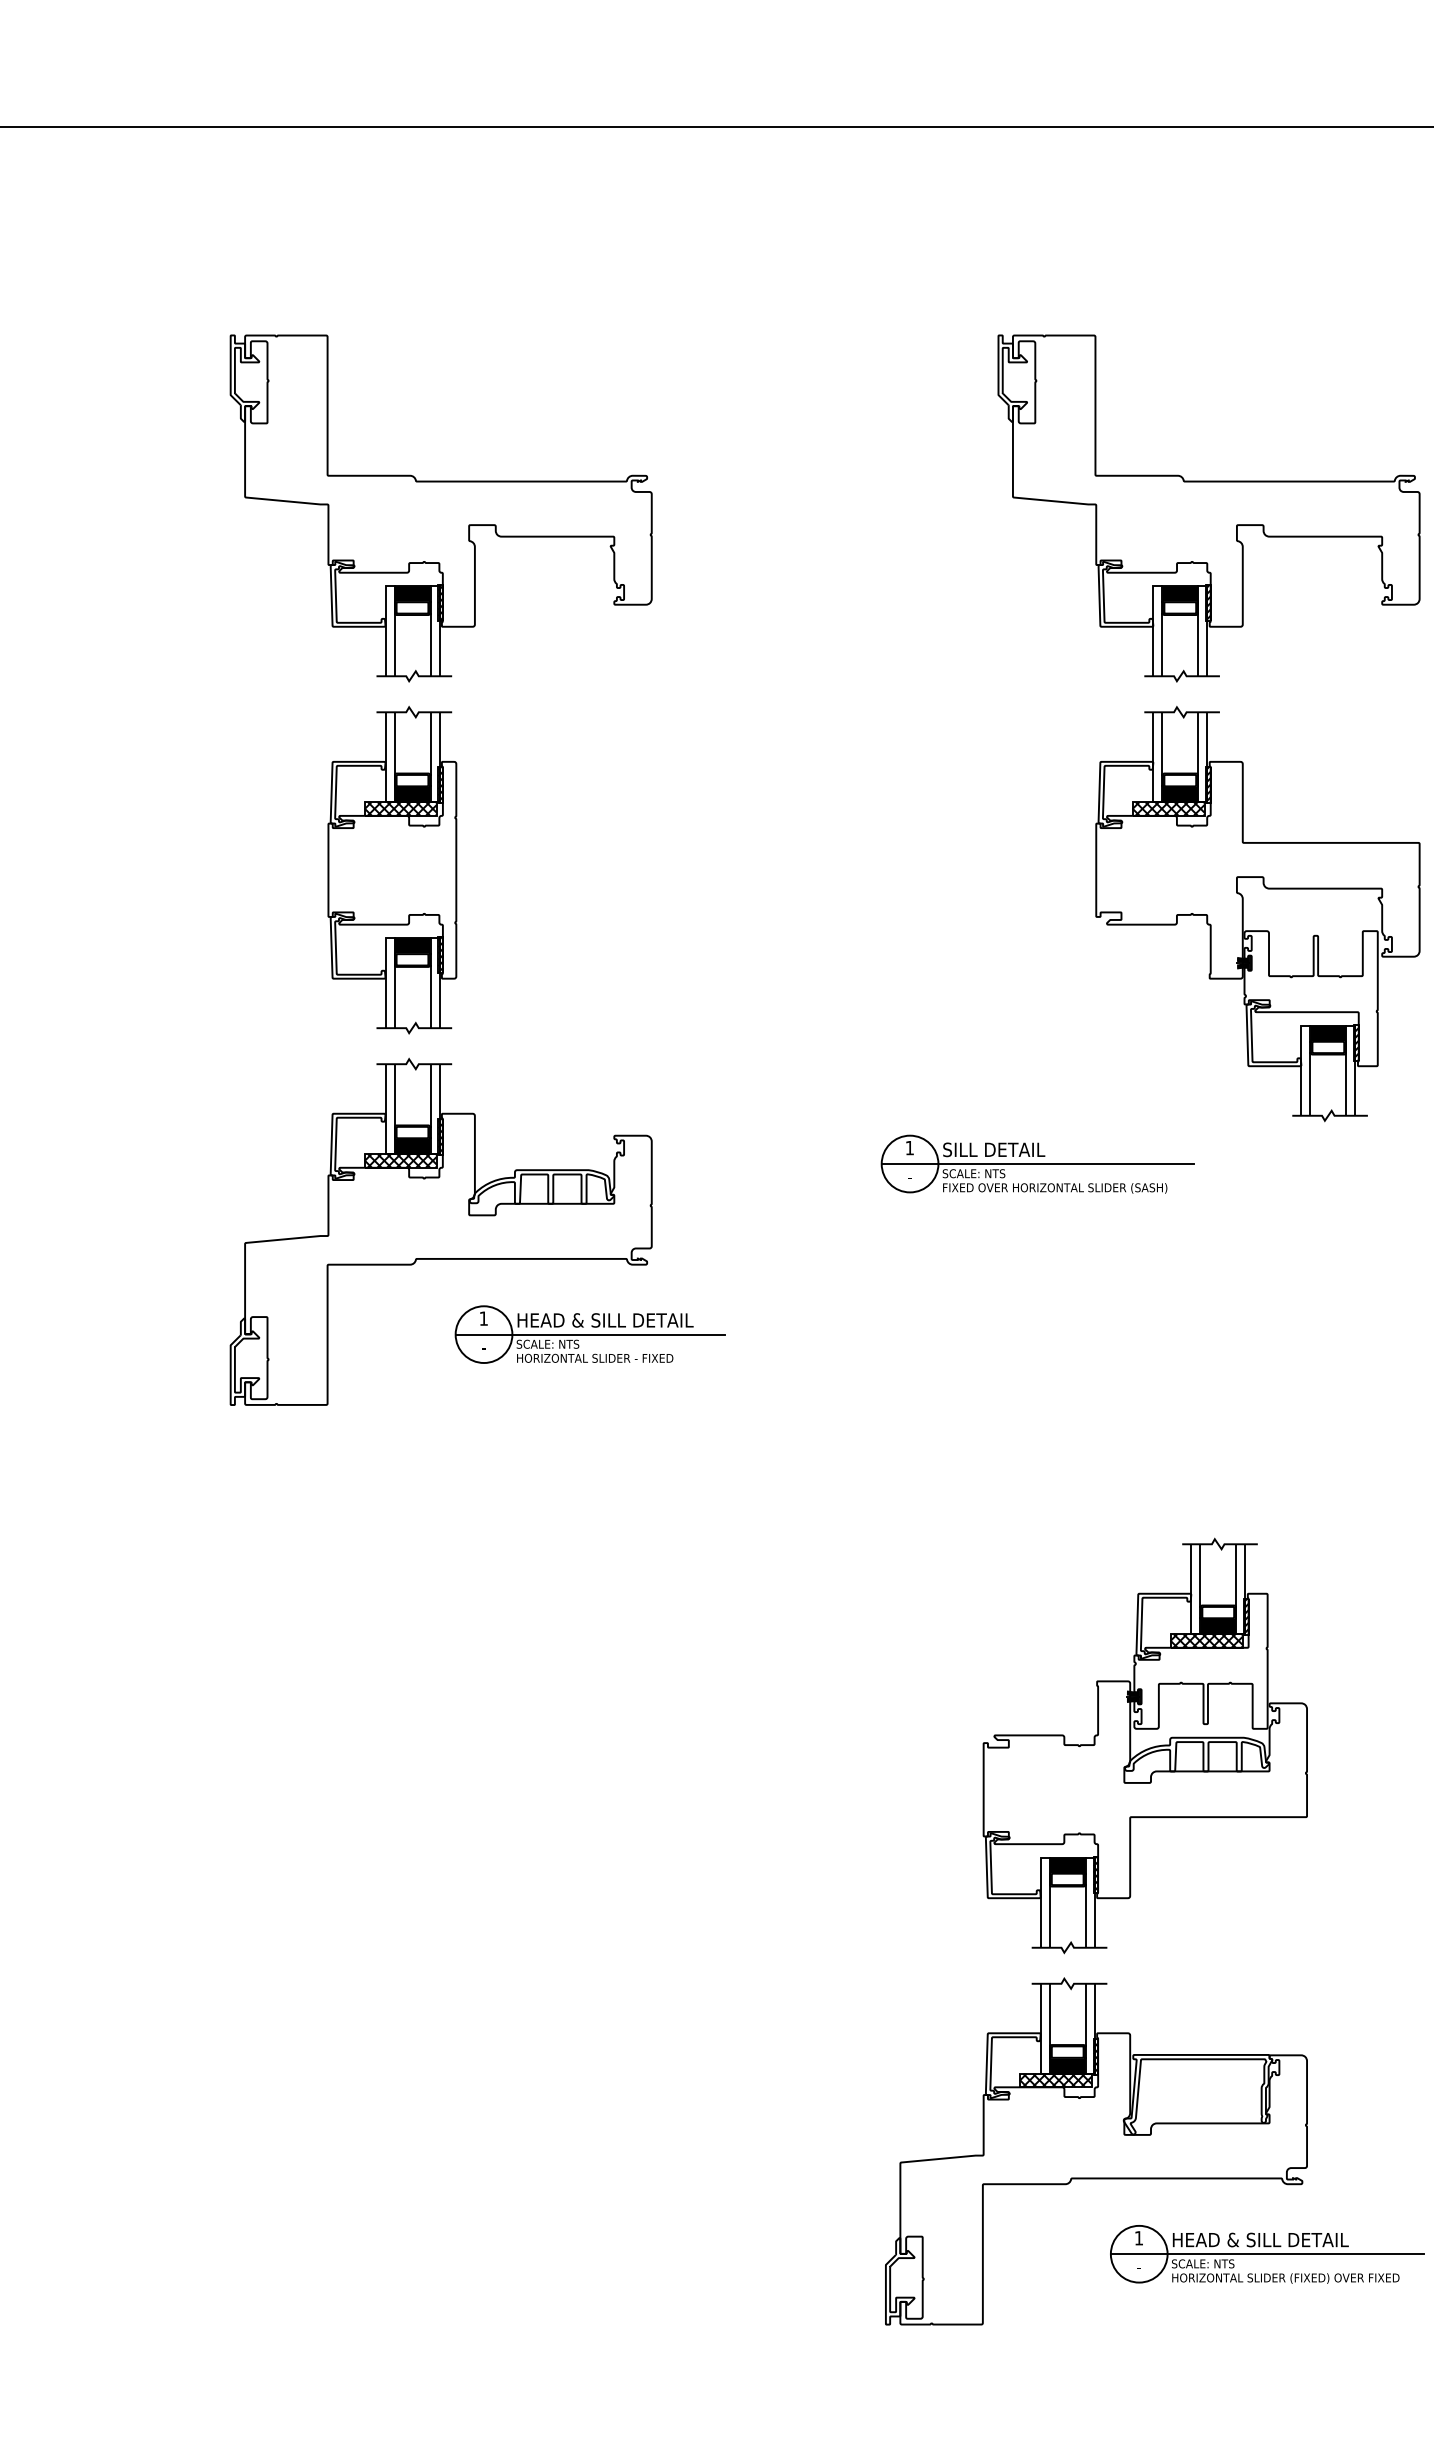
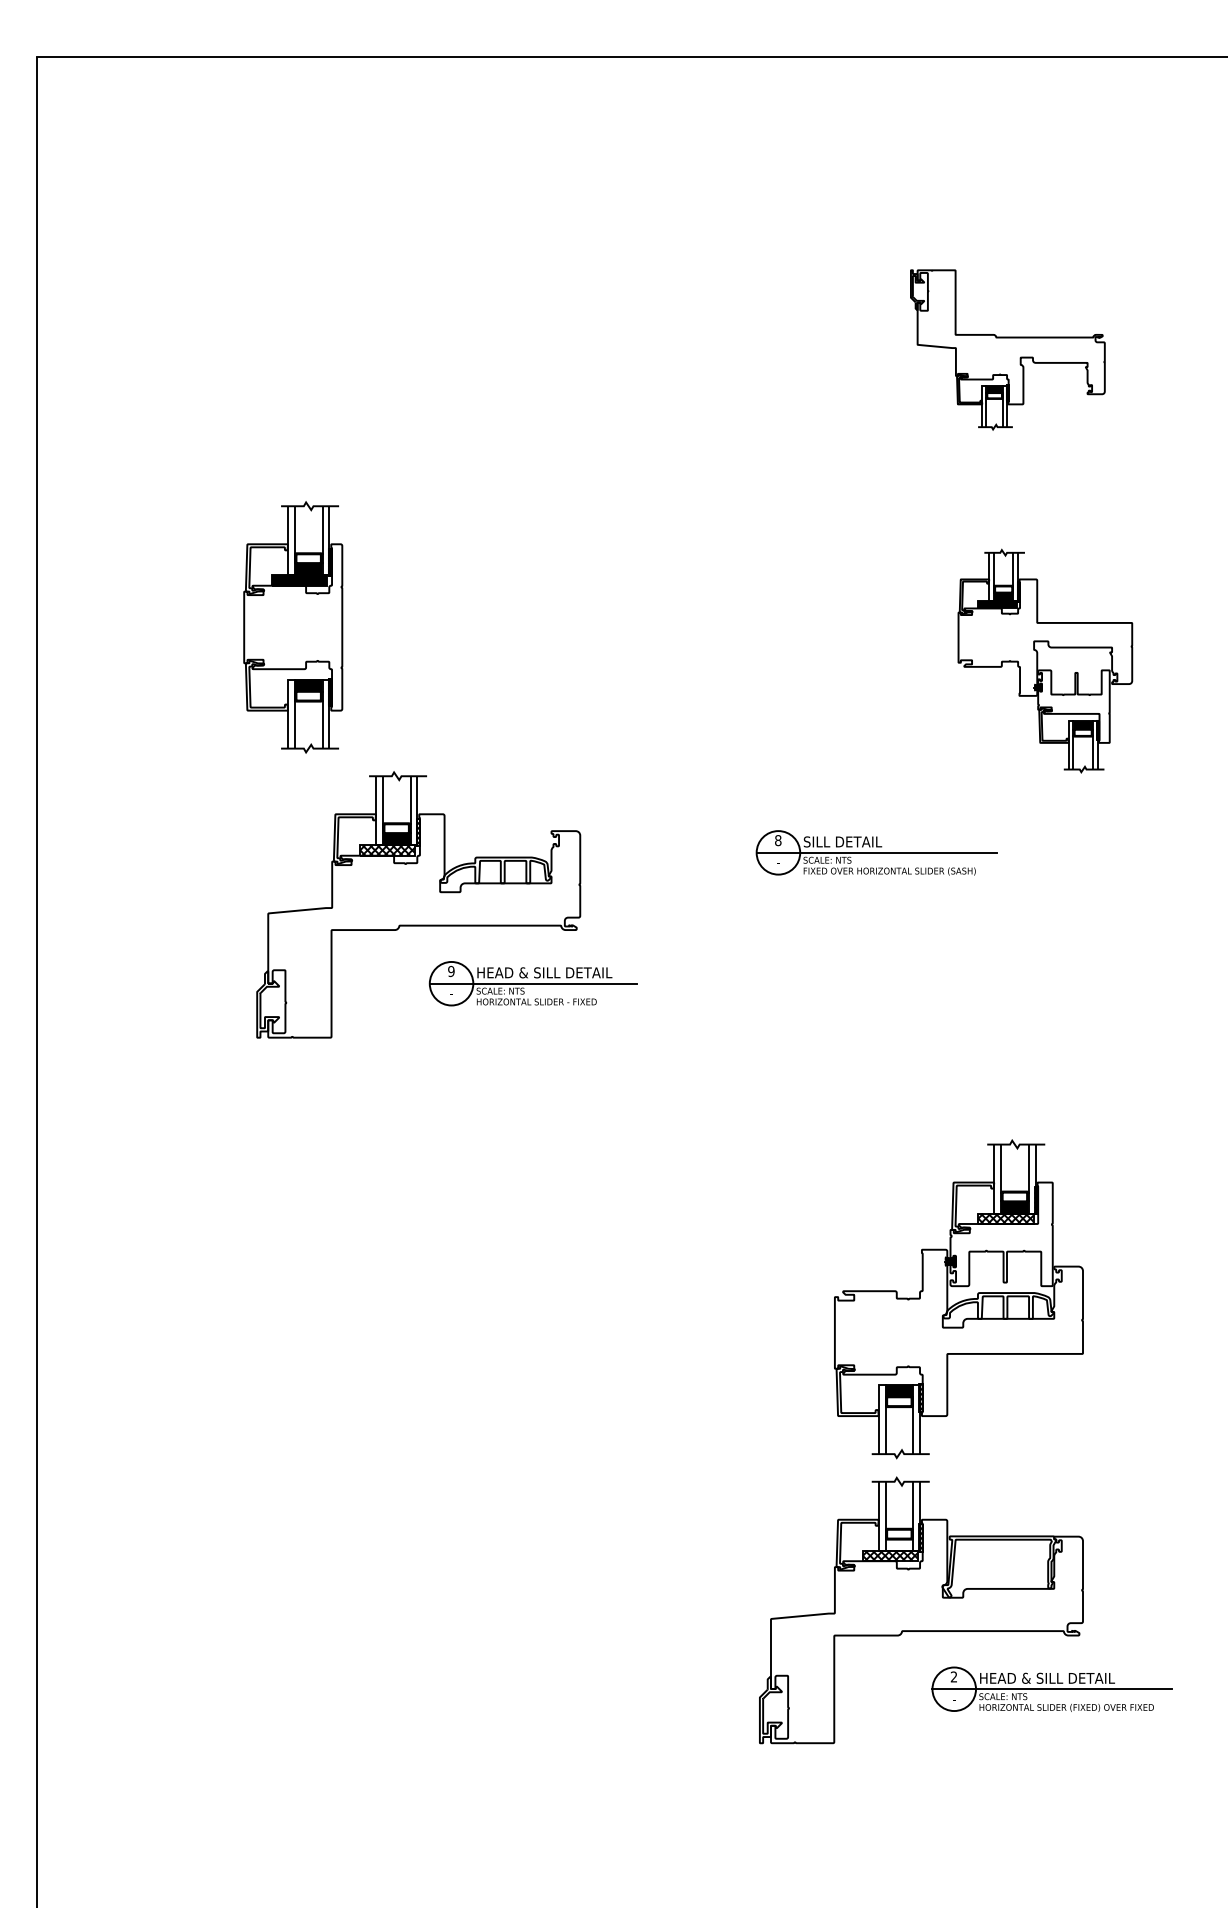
part: (440, 507) -> (418, 349), removed
part: (1208, 507) -> (1007, 349), size x0.6
part: (392, 870) -> (293, 627), moved
part: (1258, 914) -> (1045, 661), size x0.7
text: (910, 1147) -> (778, 840), 1 -> 8
text: (483, 1318) -> (451, 971), 1 -> 9
fill: (1067, 2065) -> (899, 1544), removed
text: (1138, 2237) -> (953, 1676), 1 -> 2

